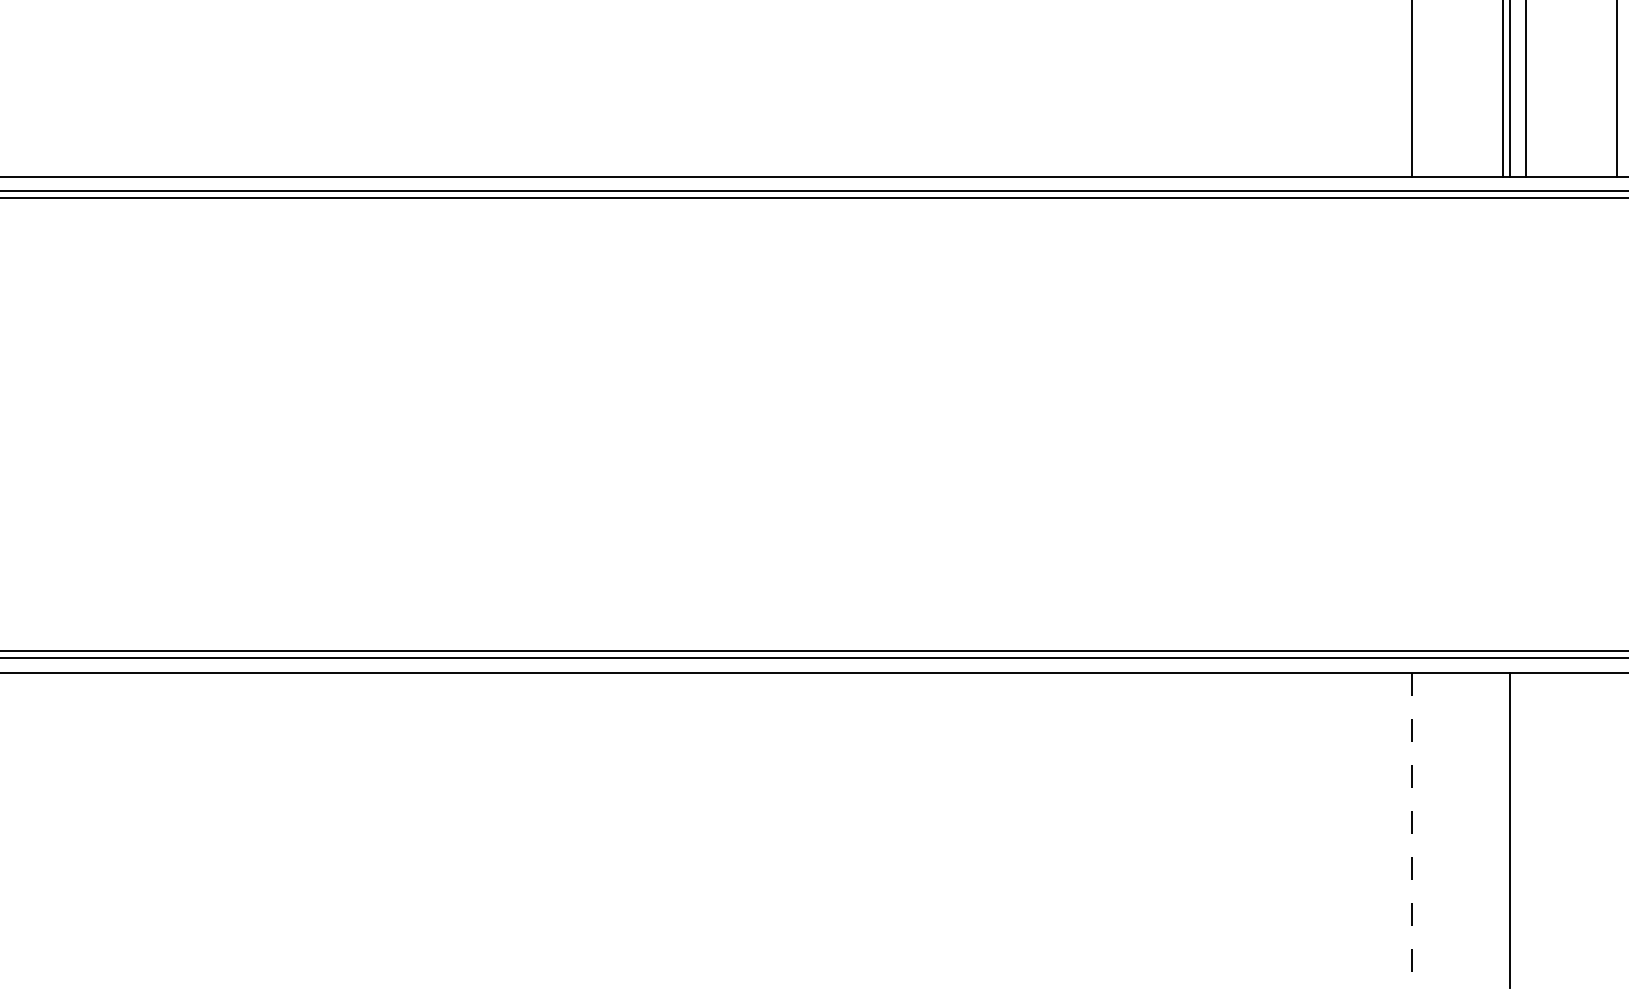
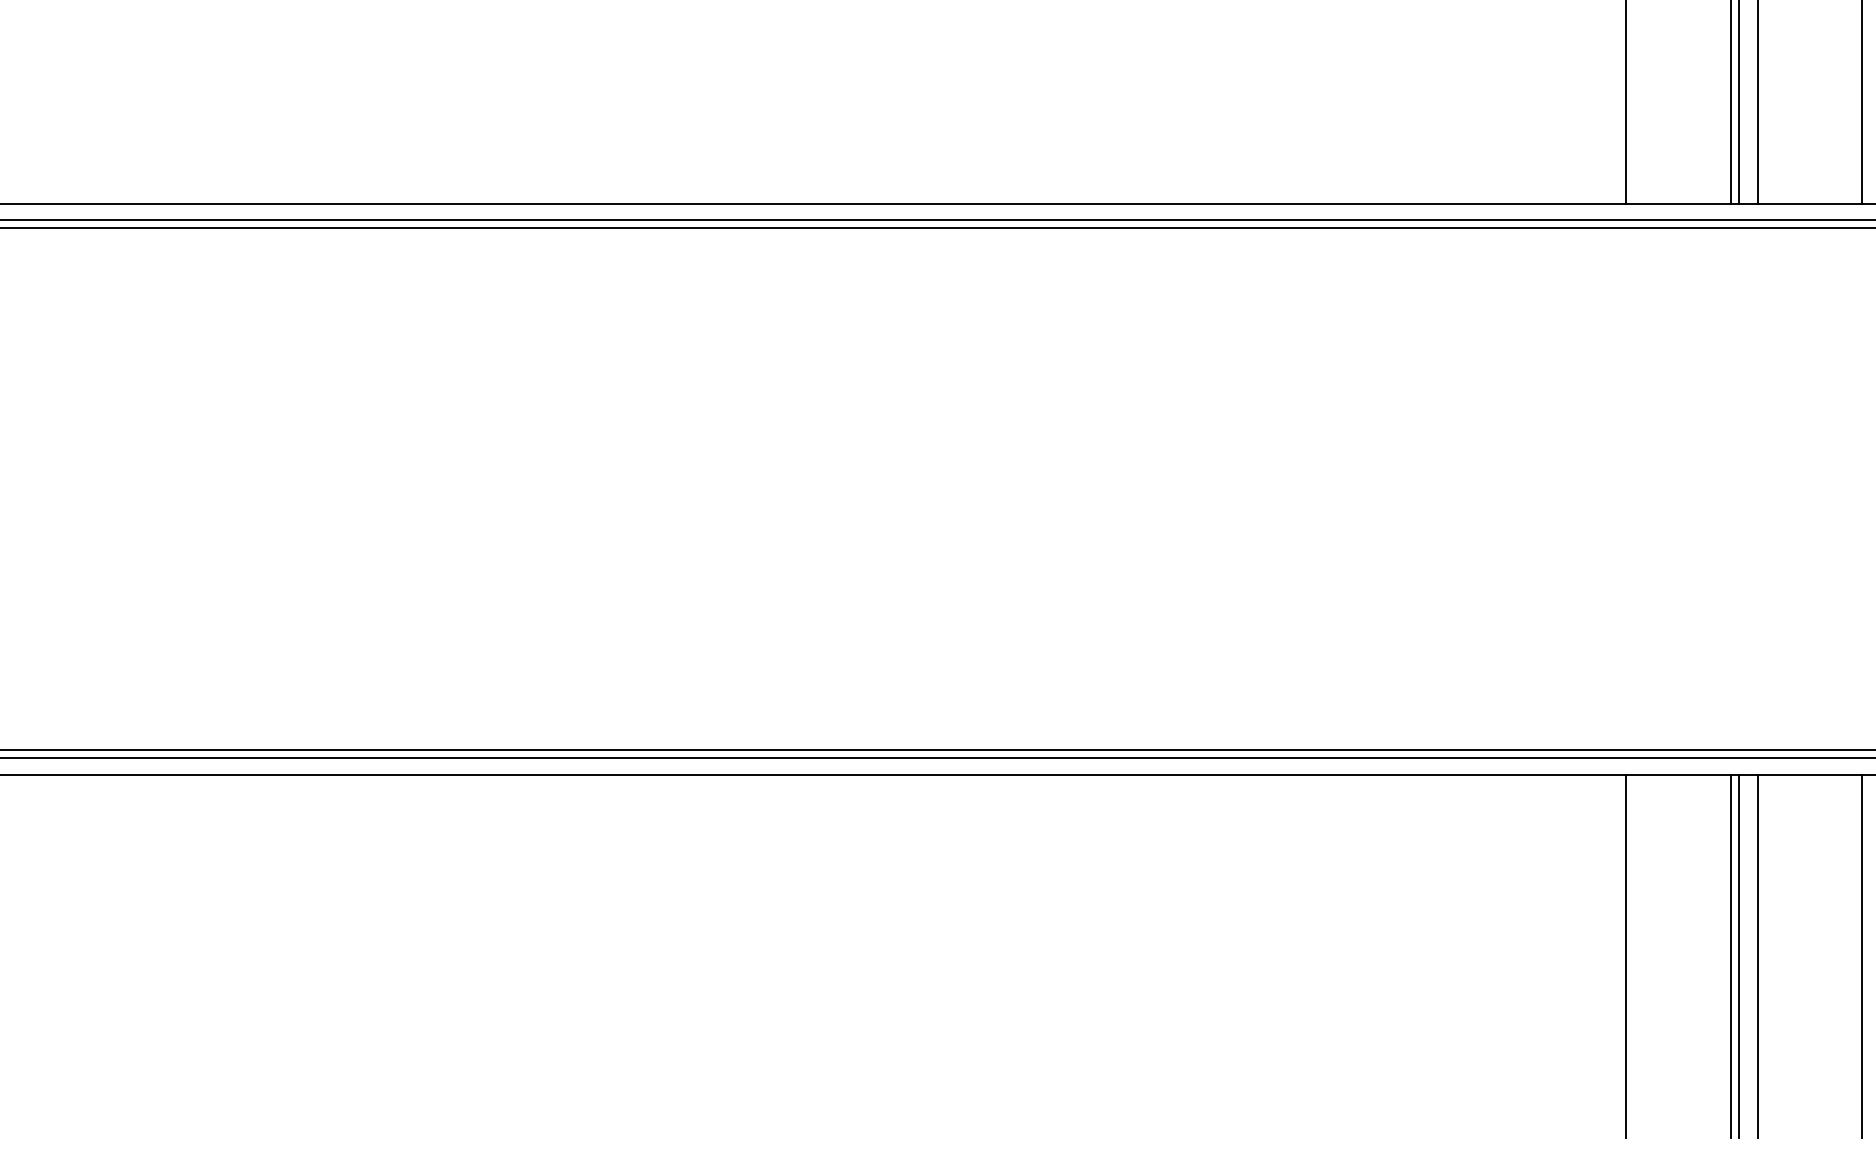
line: (1412, 830) -> (1626, 956), dashed -> solid
line: (1502, 830) -> (1730, 956), added
line: (1525, 830) -> (1757, 956), added
line: (1617, 830) -> (1862, 956), added

